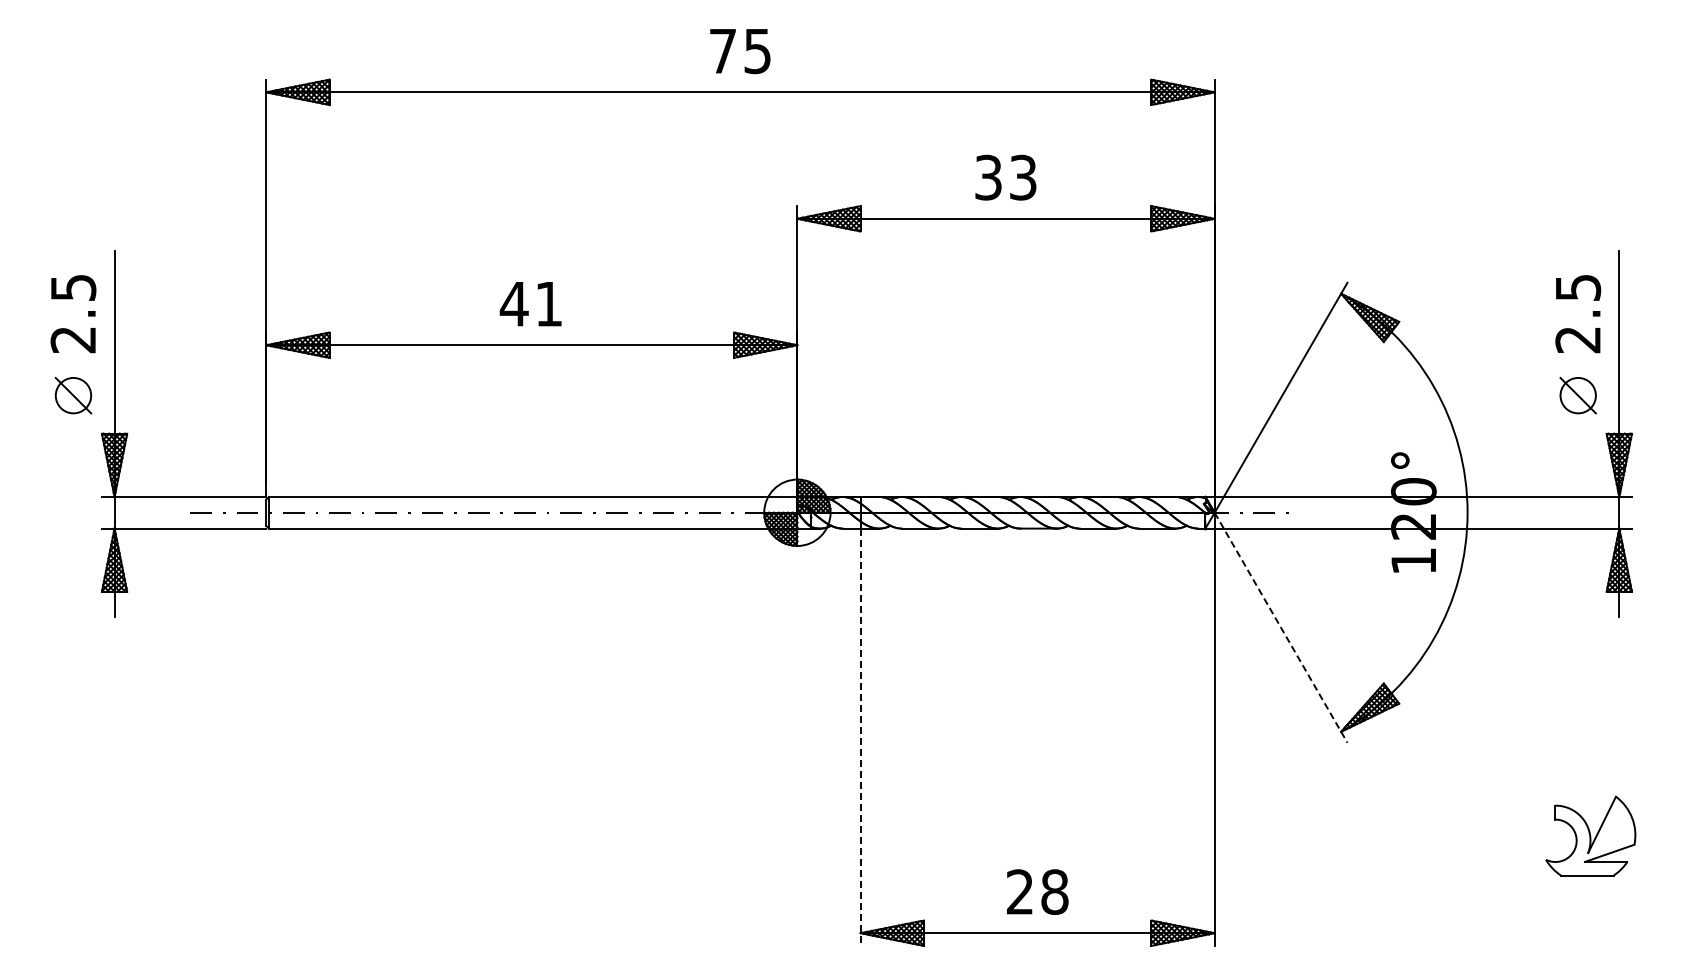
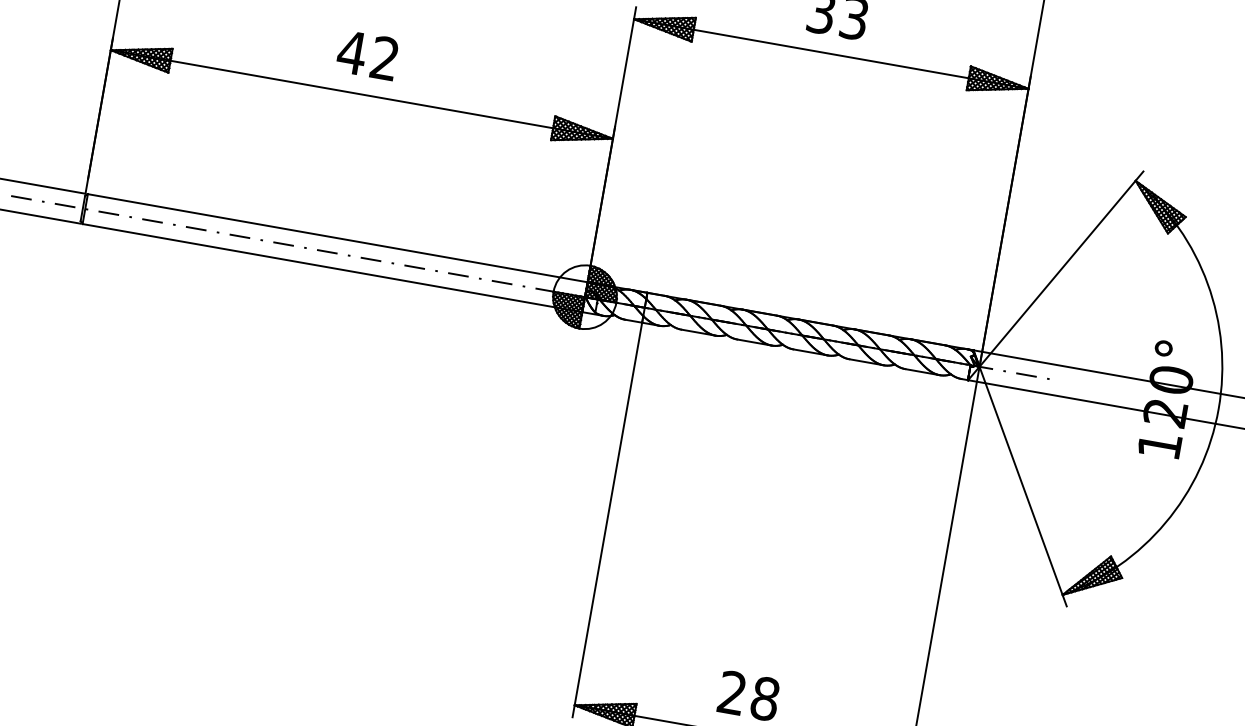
text: (548, 303) -> (384, 57), 41 -> 42
line: (1281, 627) -> (1023, 486), dashed -> solid
line: (860, 737) -> (607, 520), dashed -> solid

